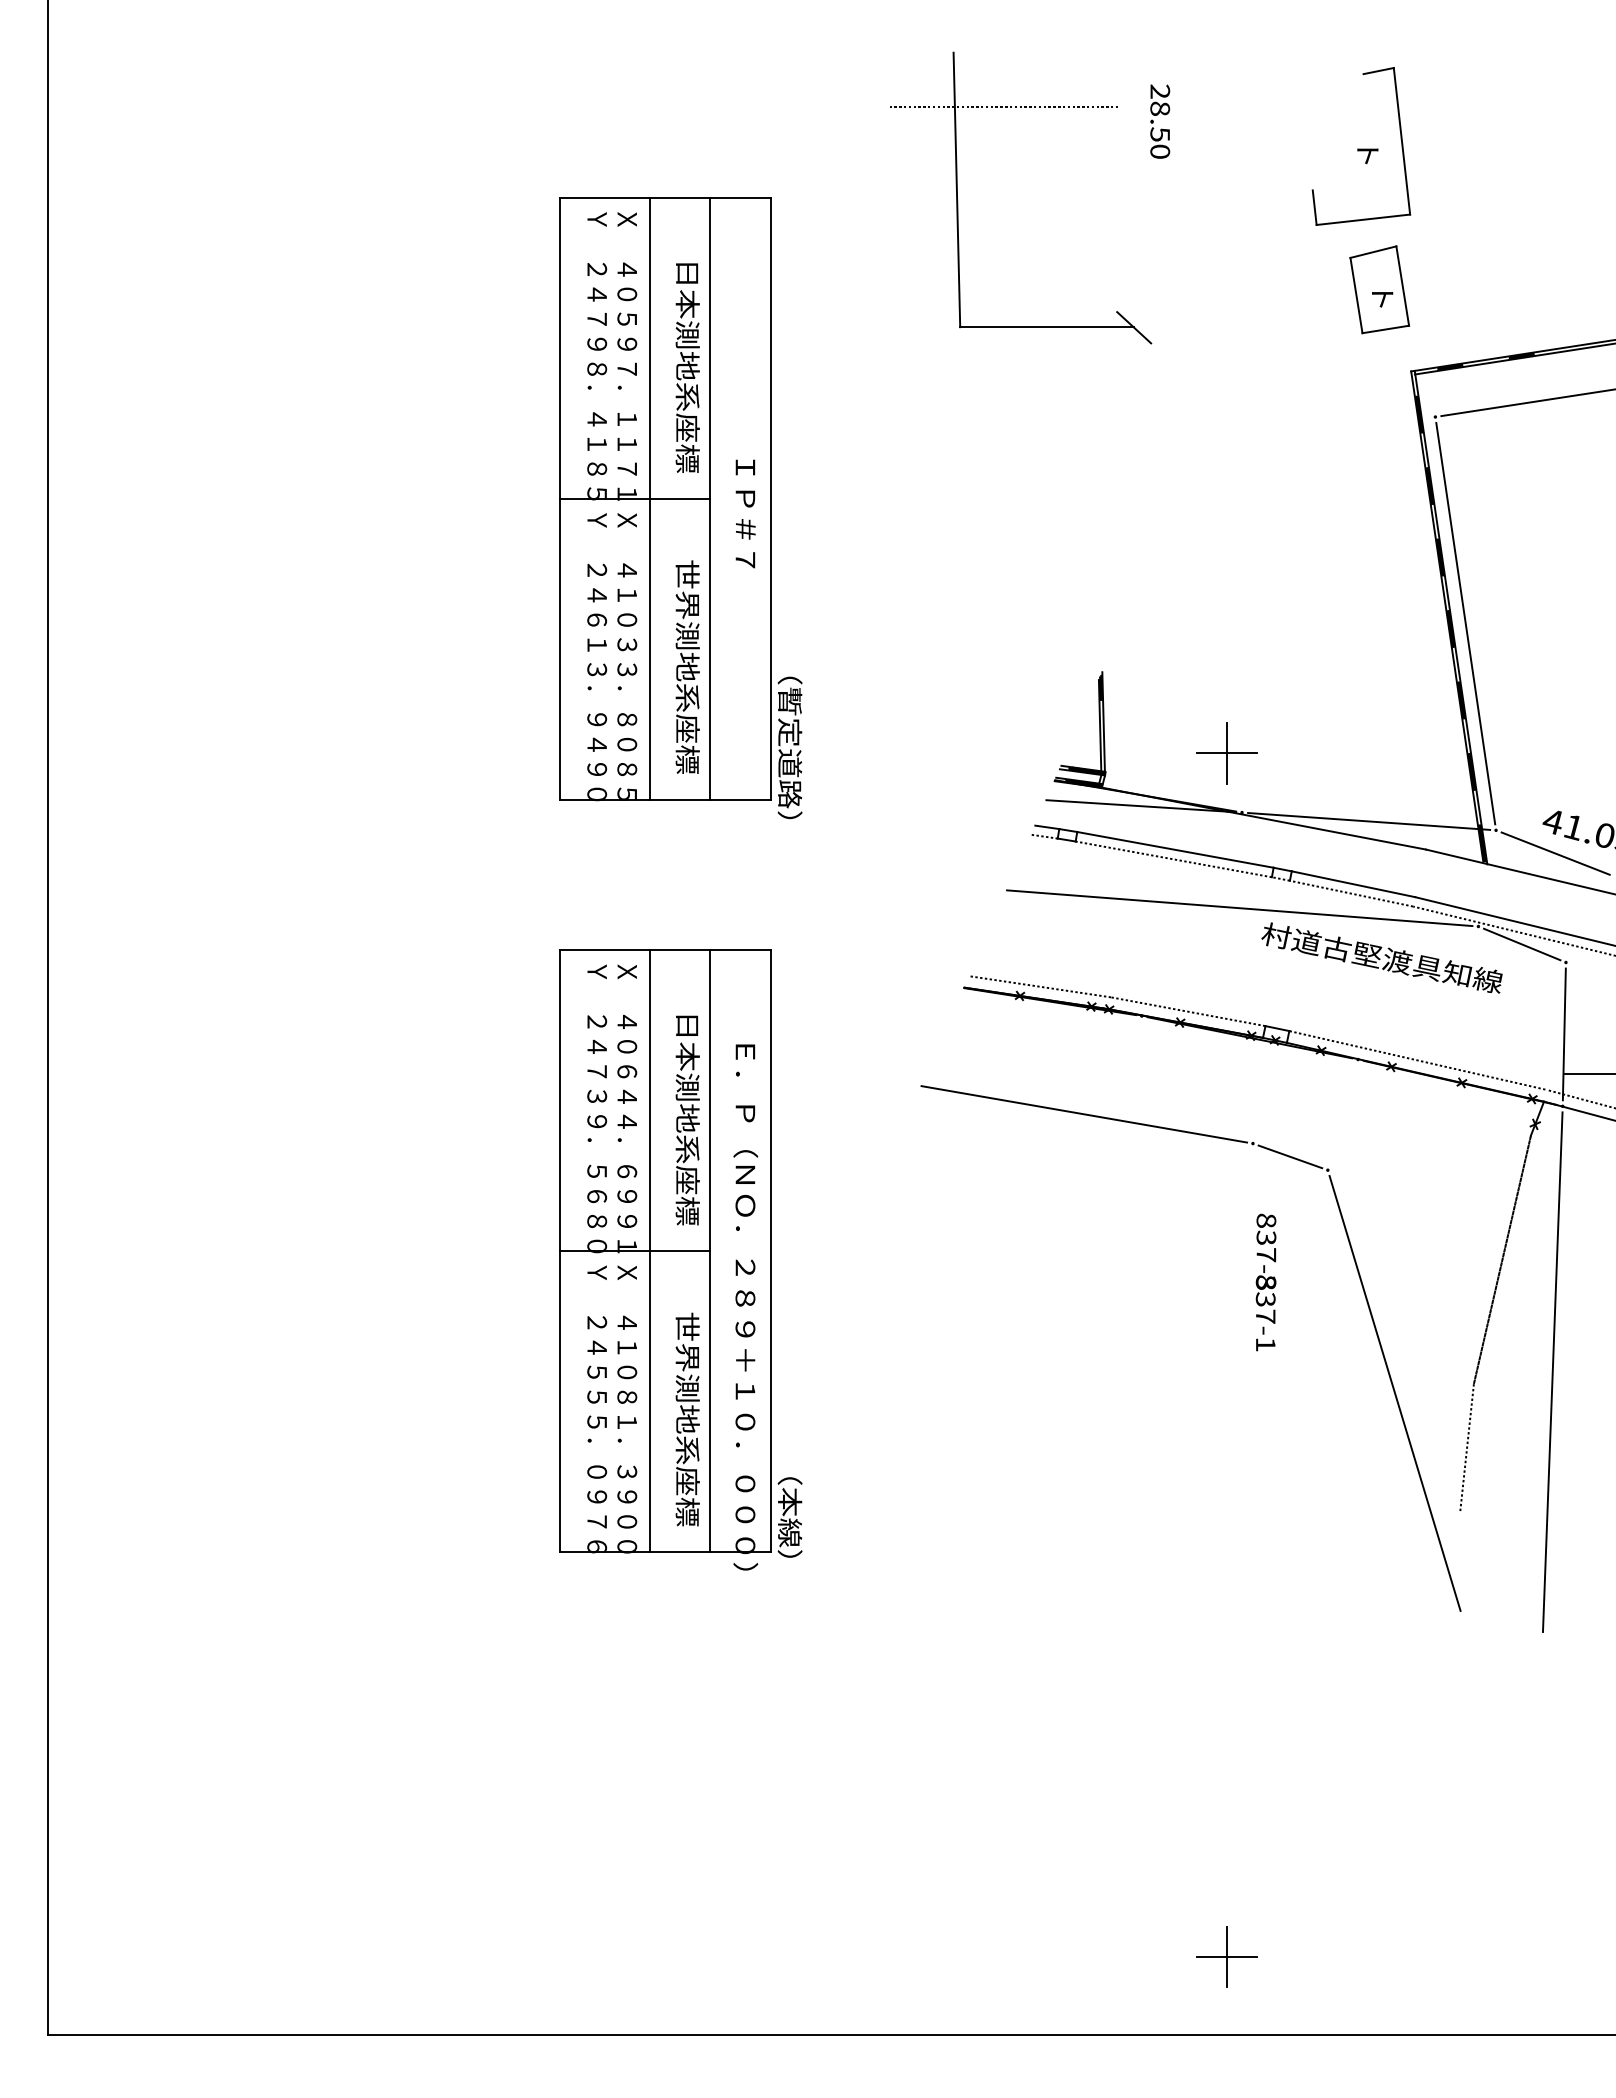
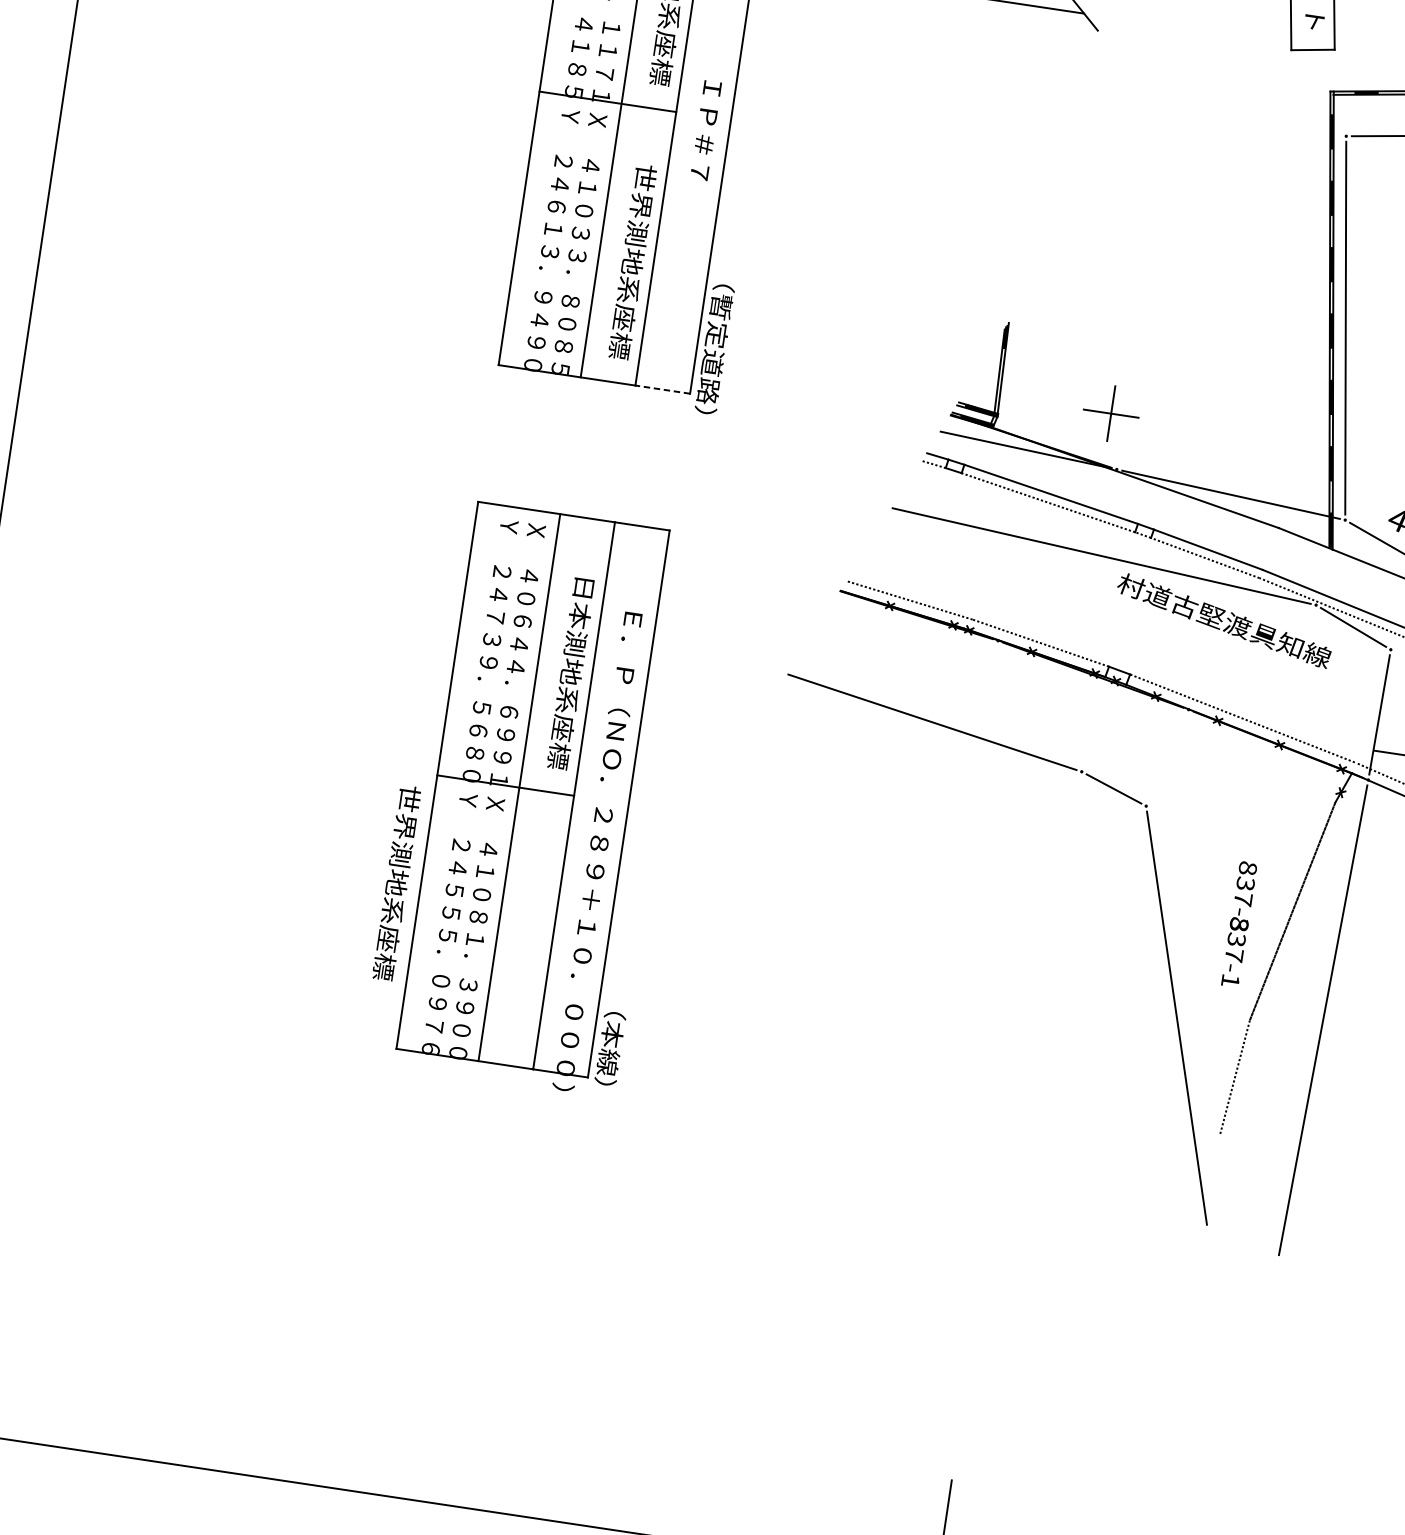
line: (740, 799) -> (662, 389), solid -> dashed
text: (1265, 1282) -> (1238, 924), moved
text: (687, 1419) -> (396, 883), moved
line: (1226, 1957) -> (947, 1507), removed

